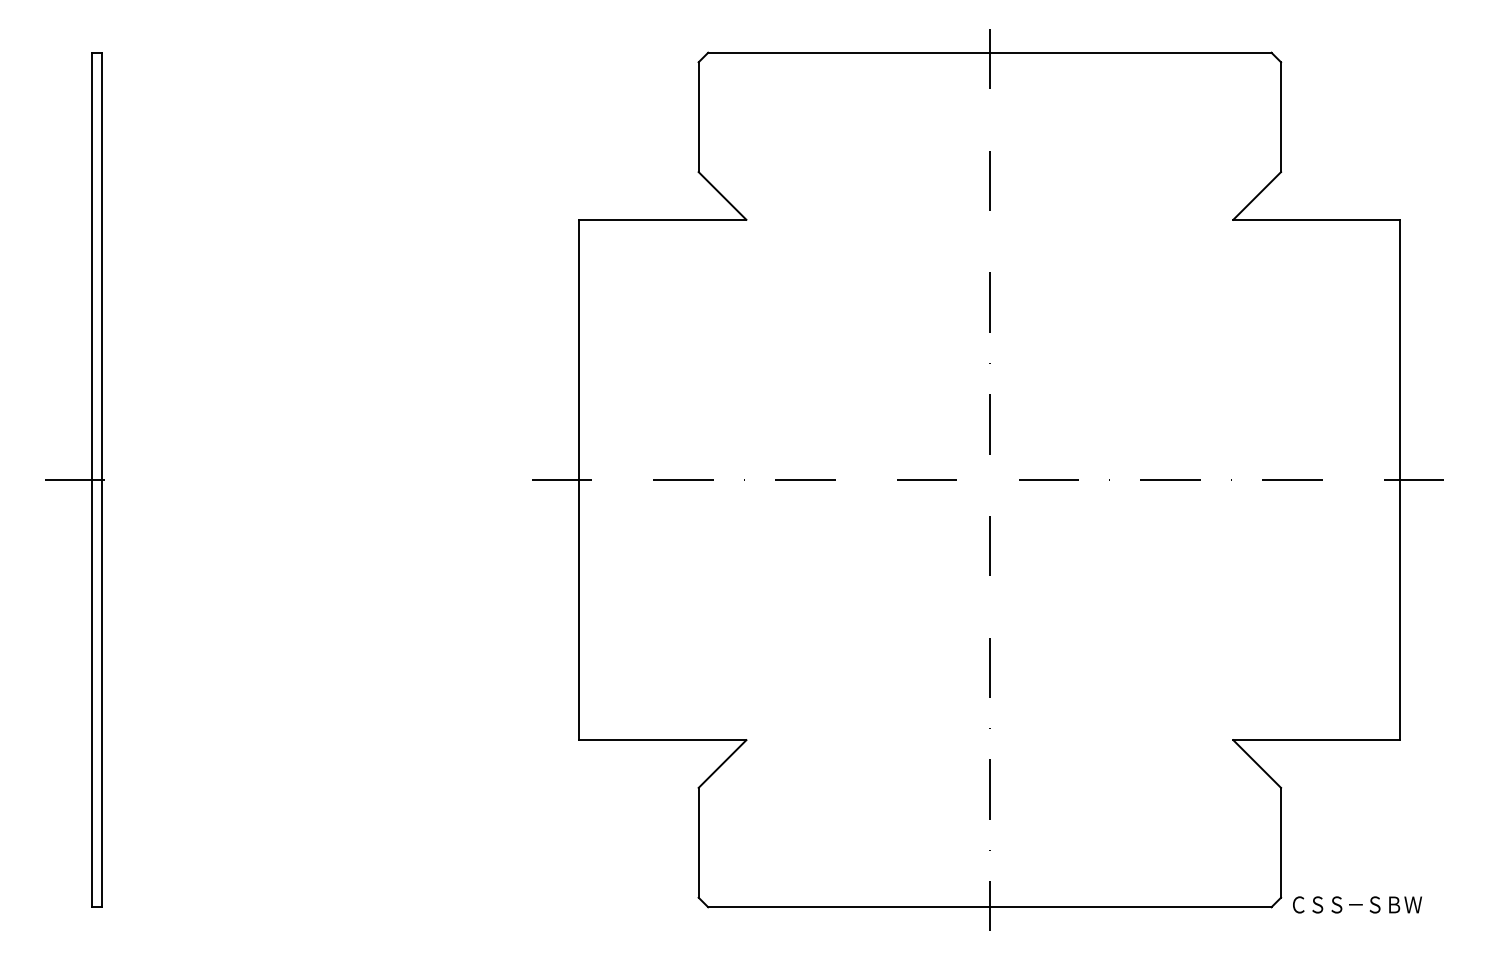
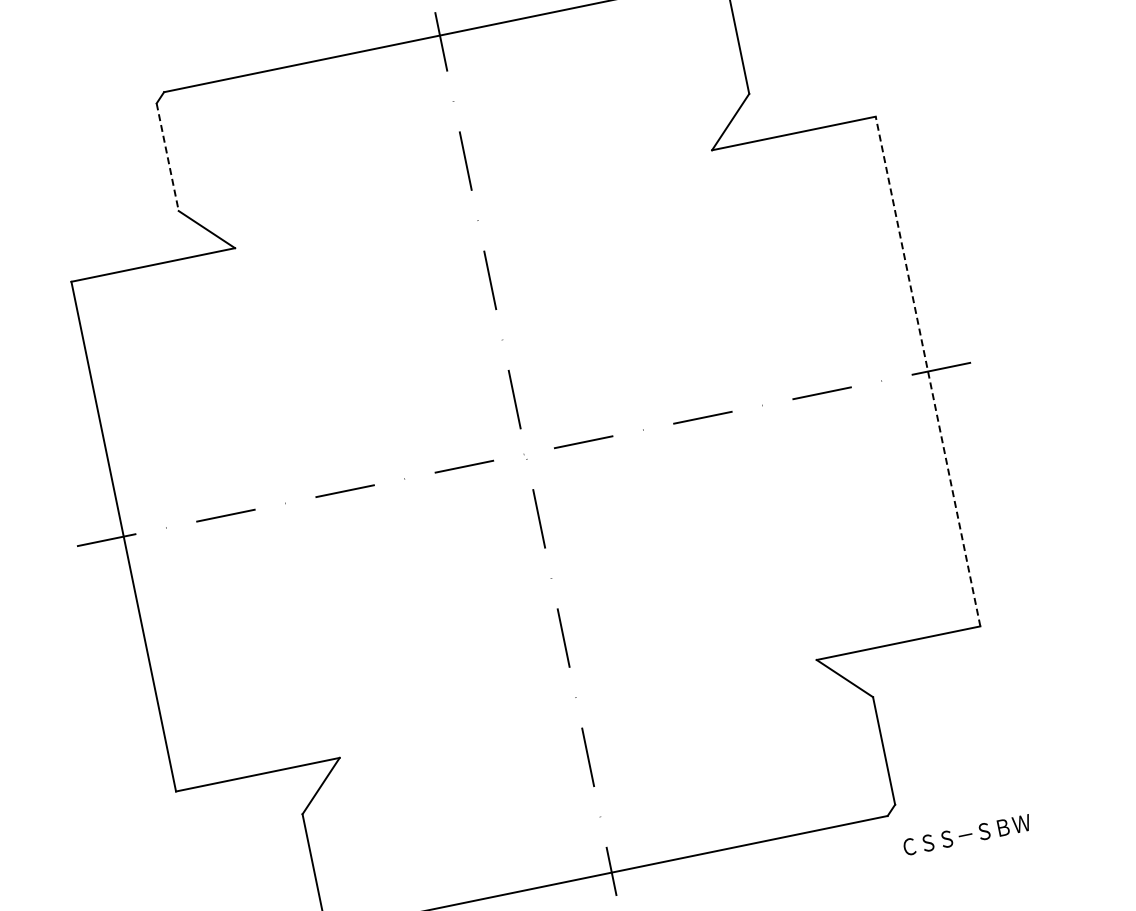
line: (698, 117) -> (167, 157), solid -> dashed
line: (1400, 479) -> (928, 371), solid -> dashed
text: (1357, 904) -> (967, 834), moved

